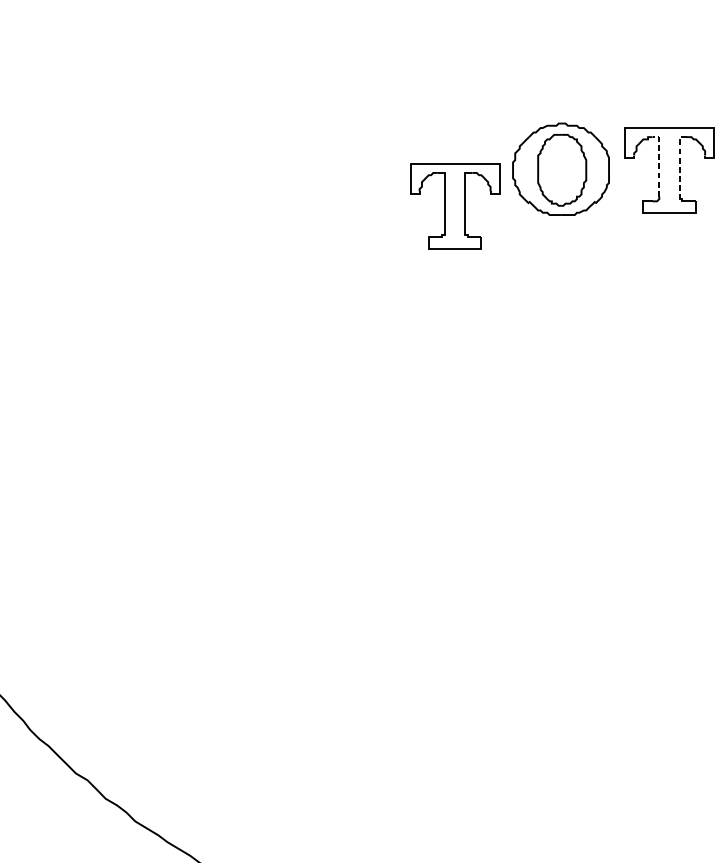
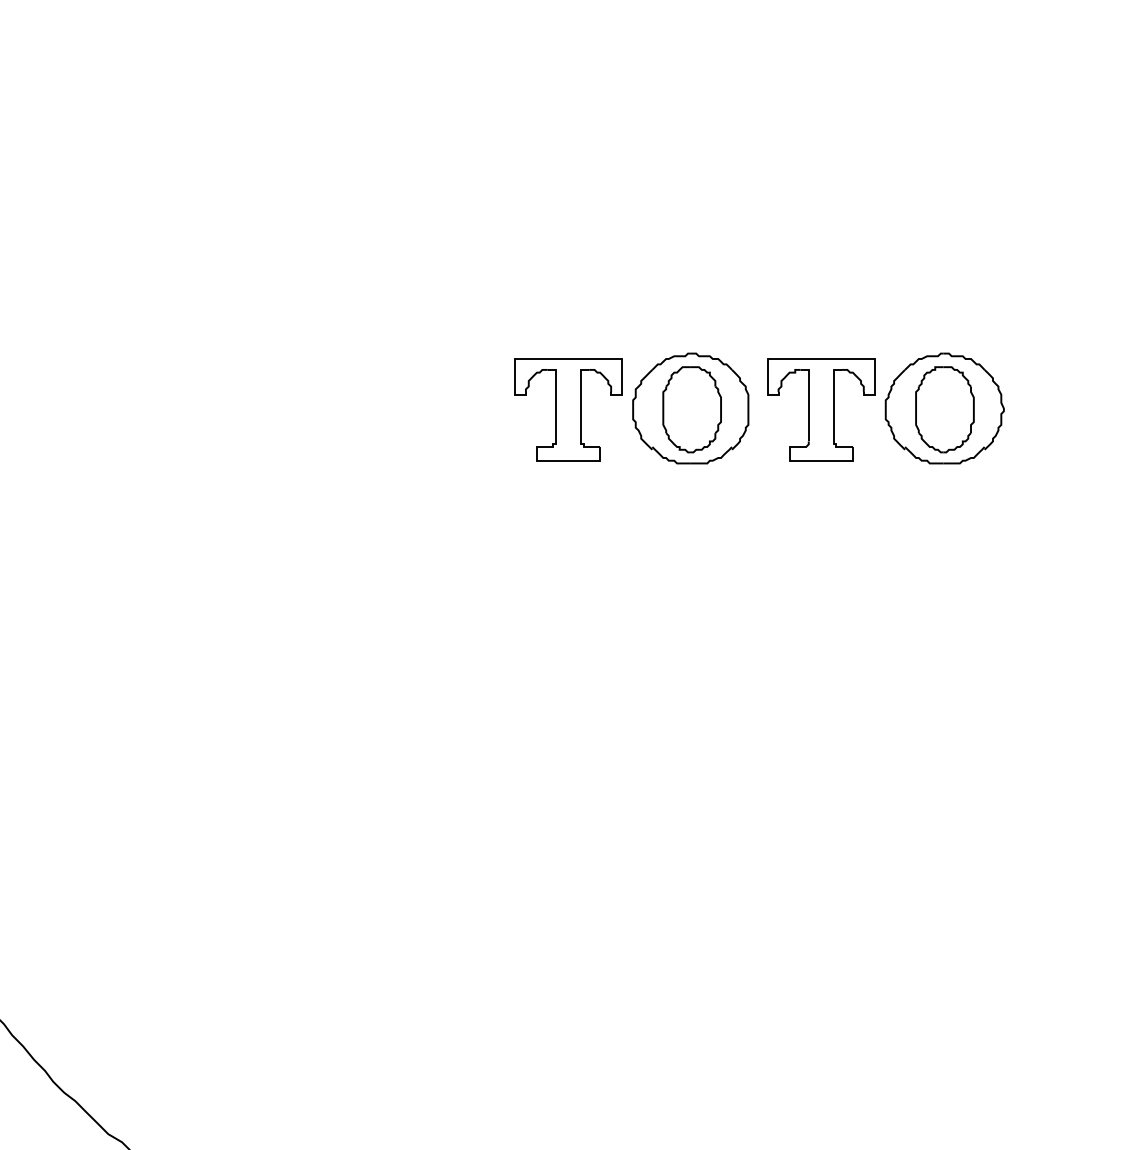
line: (659, 162) -> (808, 400), dashed -> solid
line: (679, 162) -> (833, 400), dashed -> solid
part: (455, 205) -> (568, 409), moved

